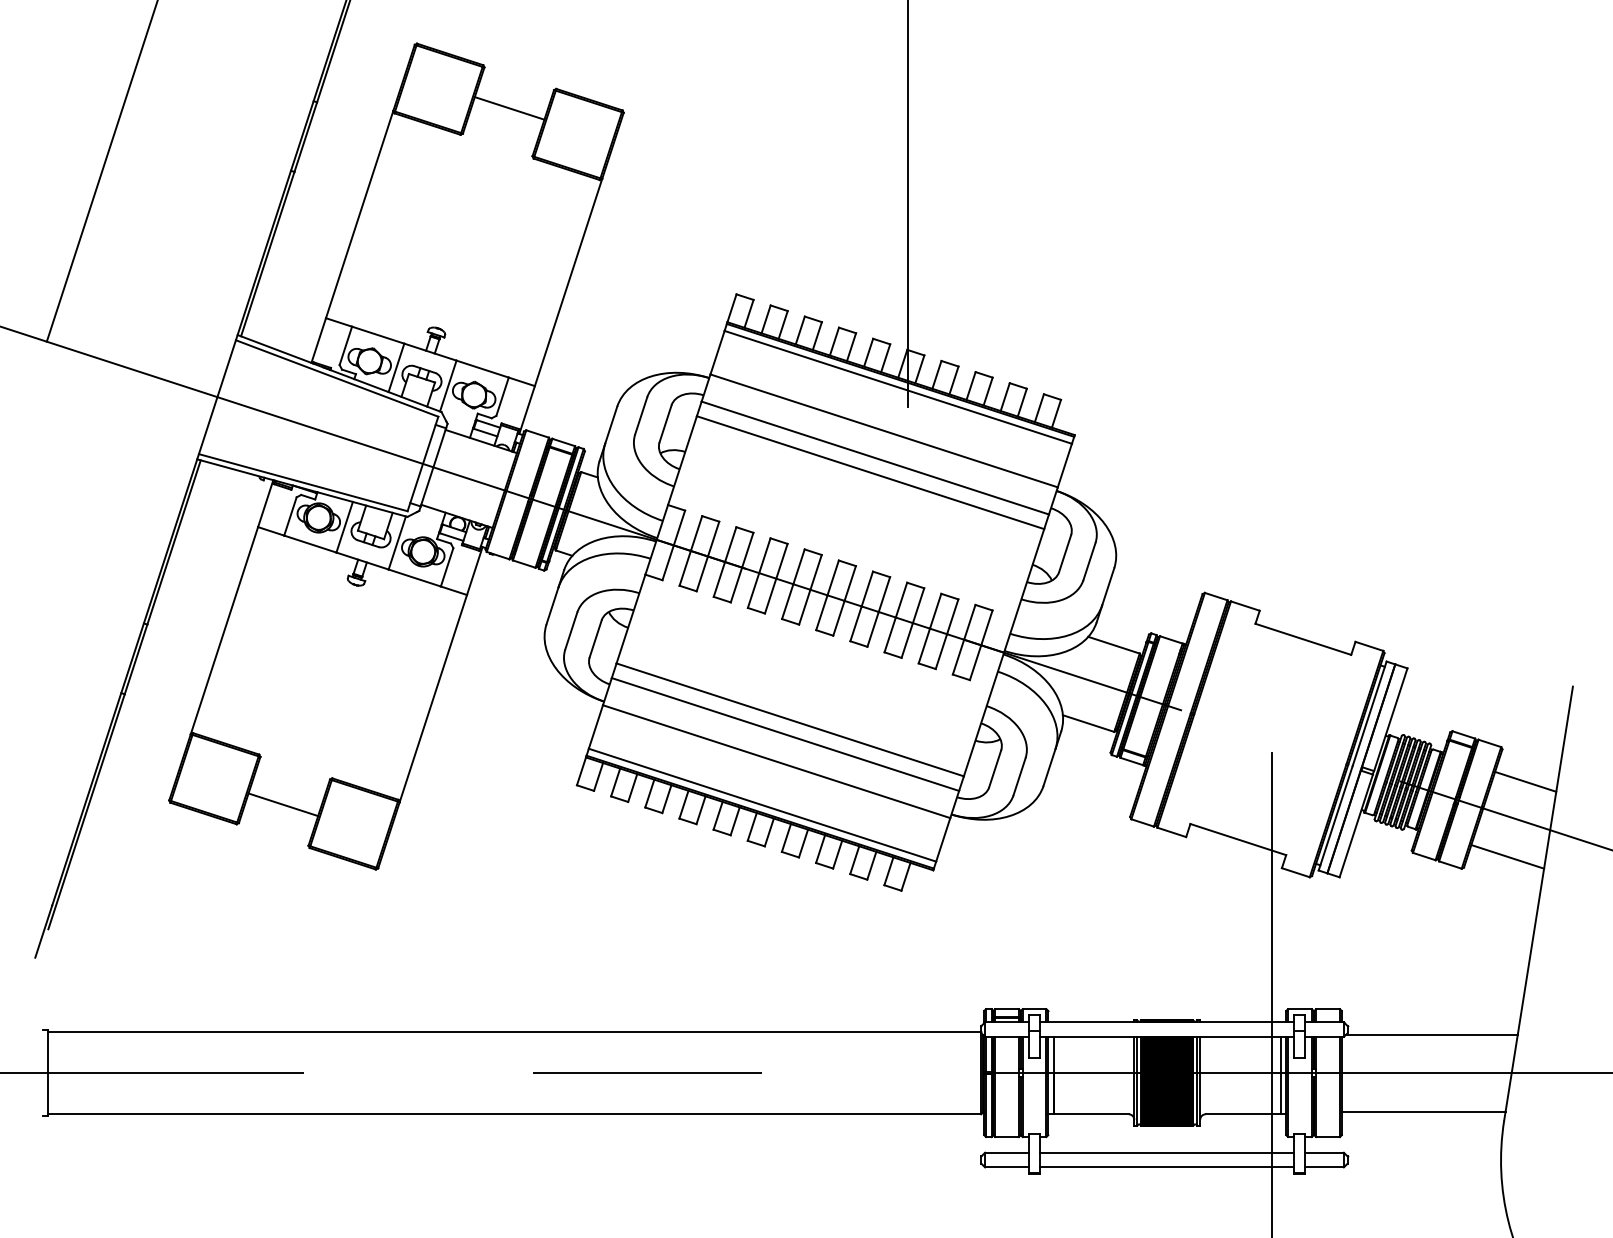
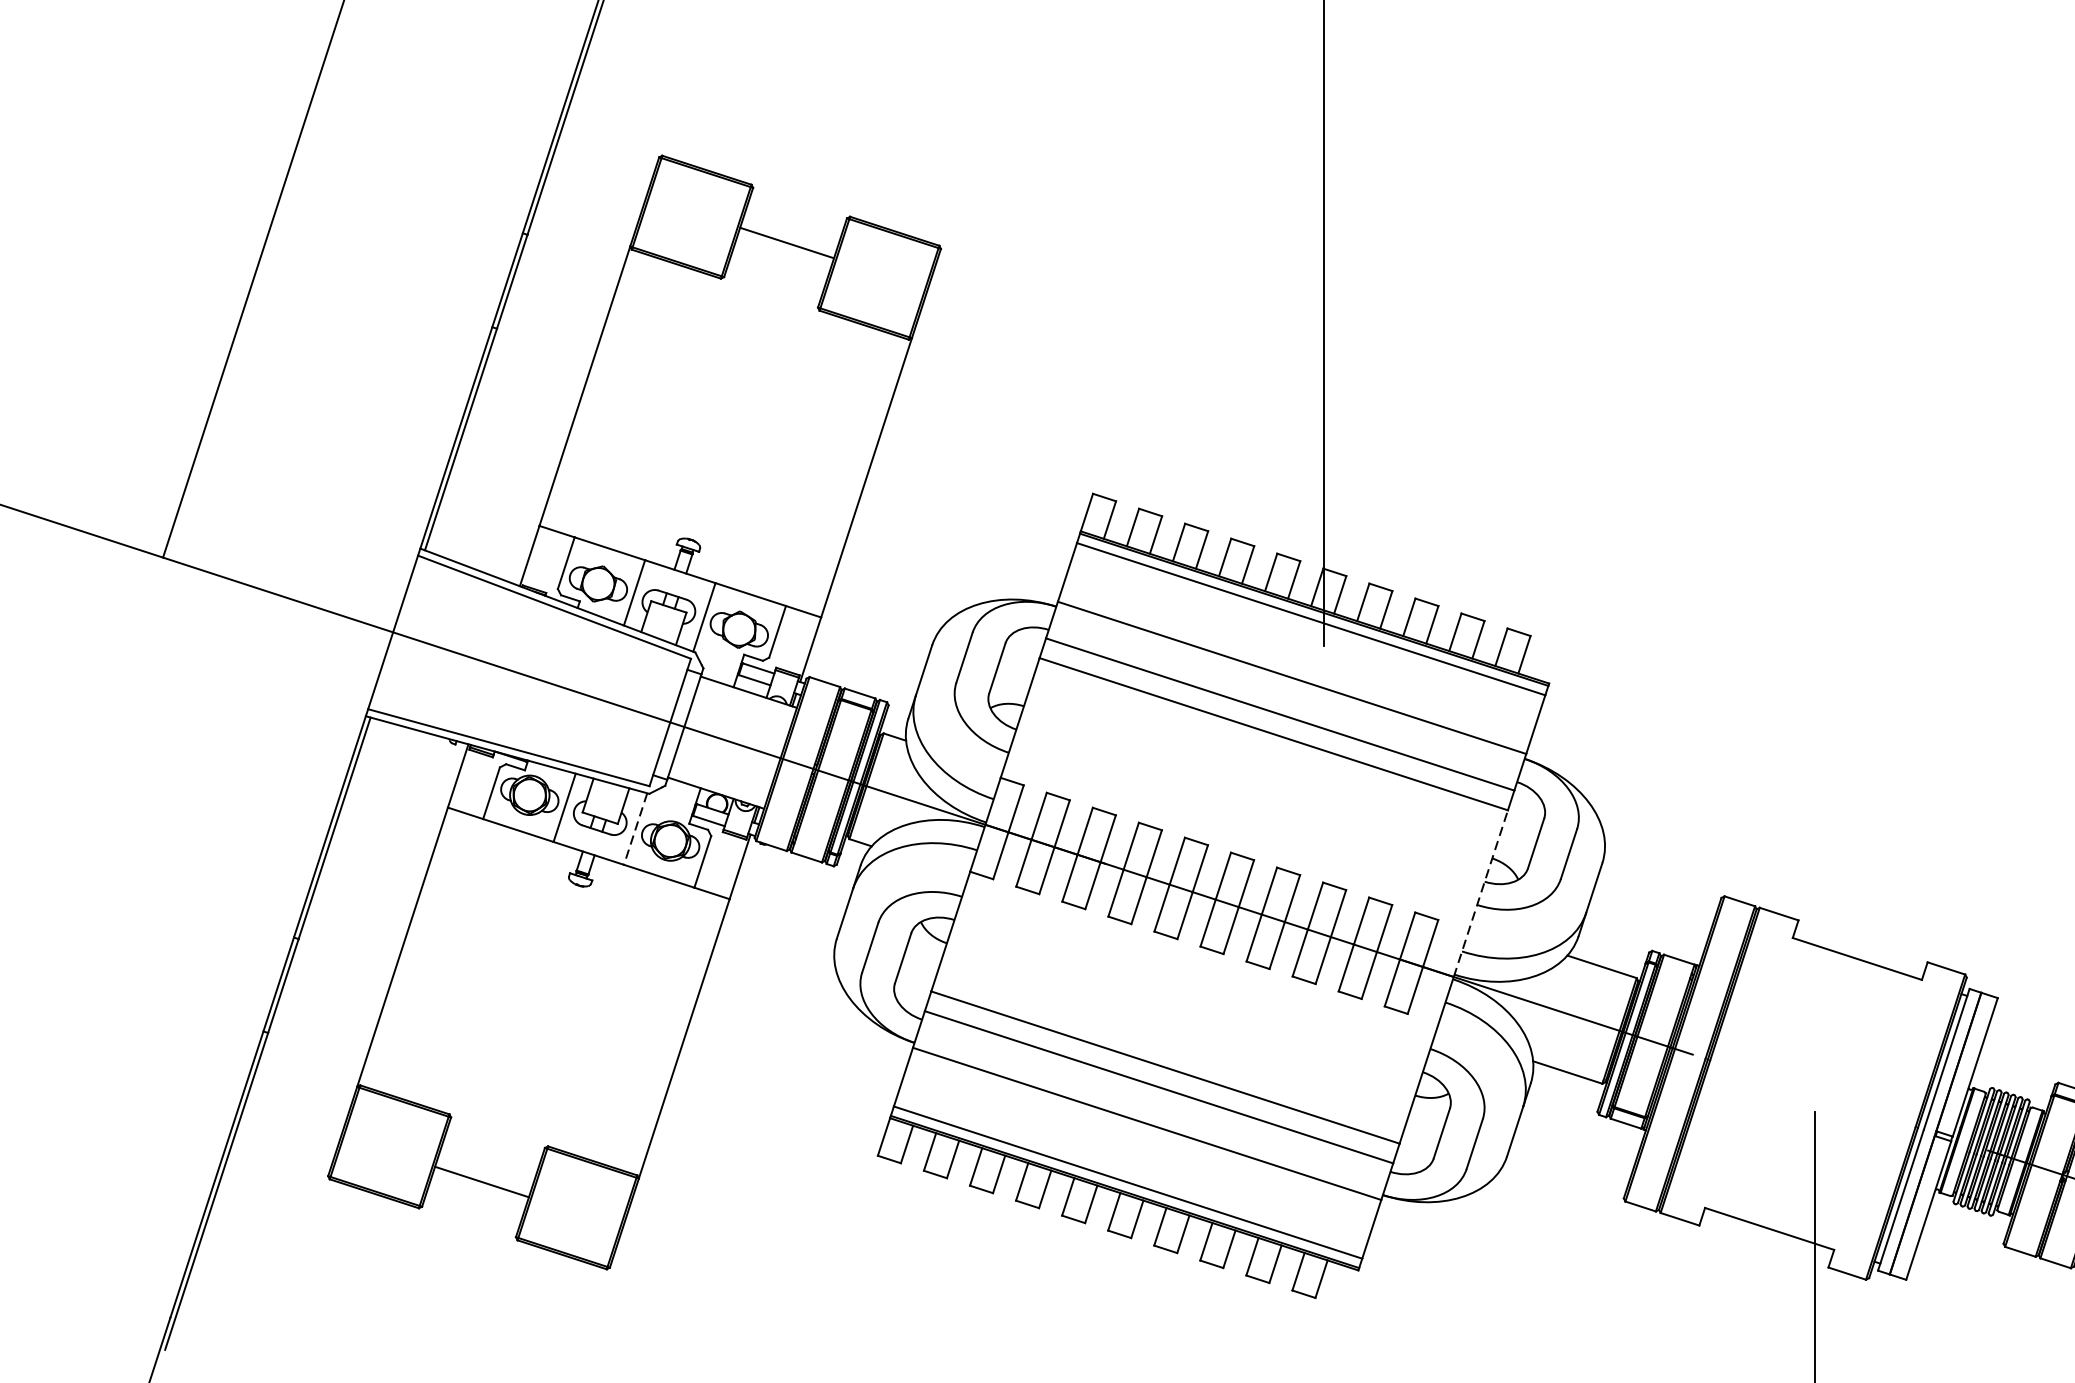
line: (397, 543) -> (635, 829), solid -> dashed
line: (1024, 590) -> (1481, 893), solid -> dashed

